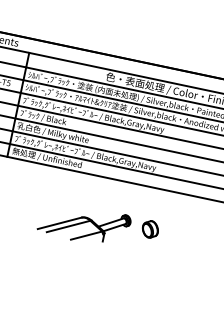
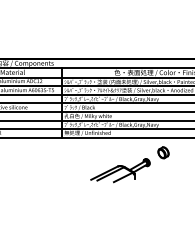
part: (150, 228) -> (163, 152), moved

